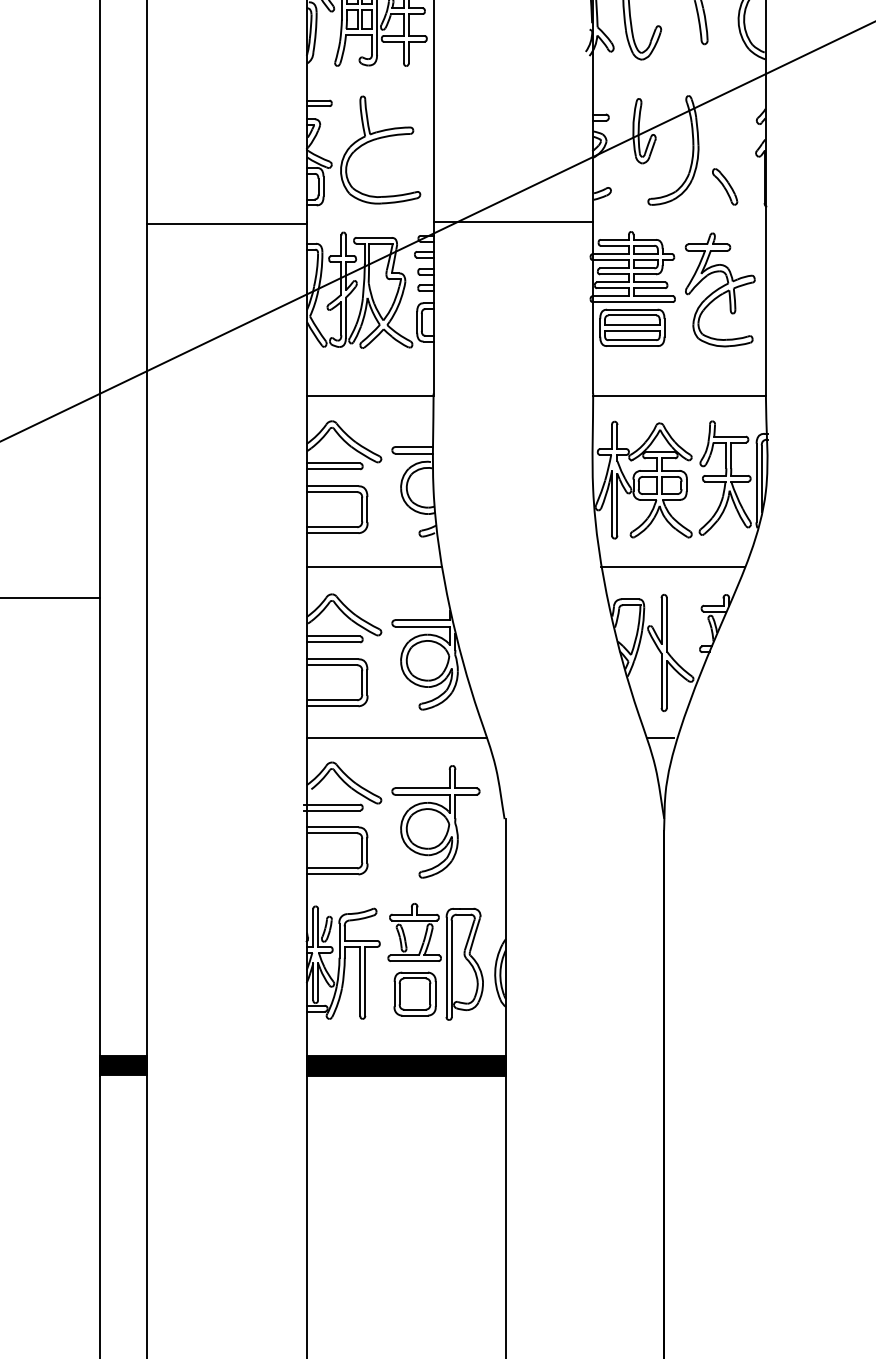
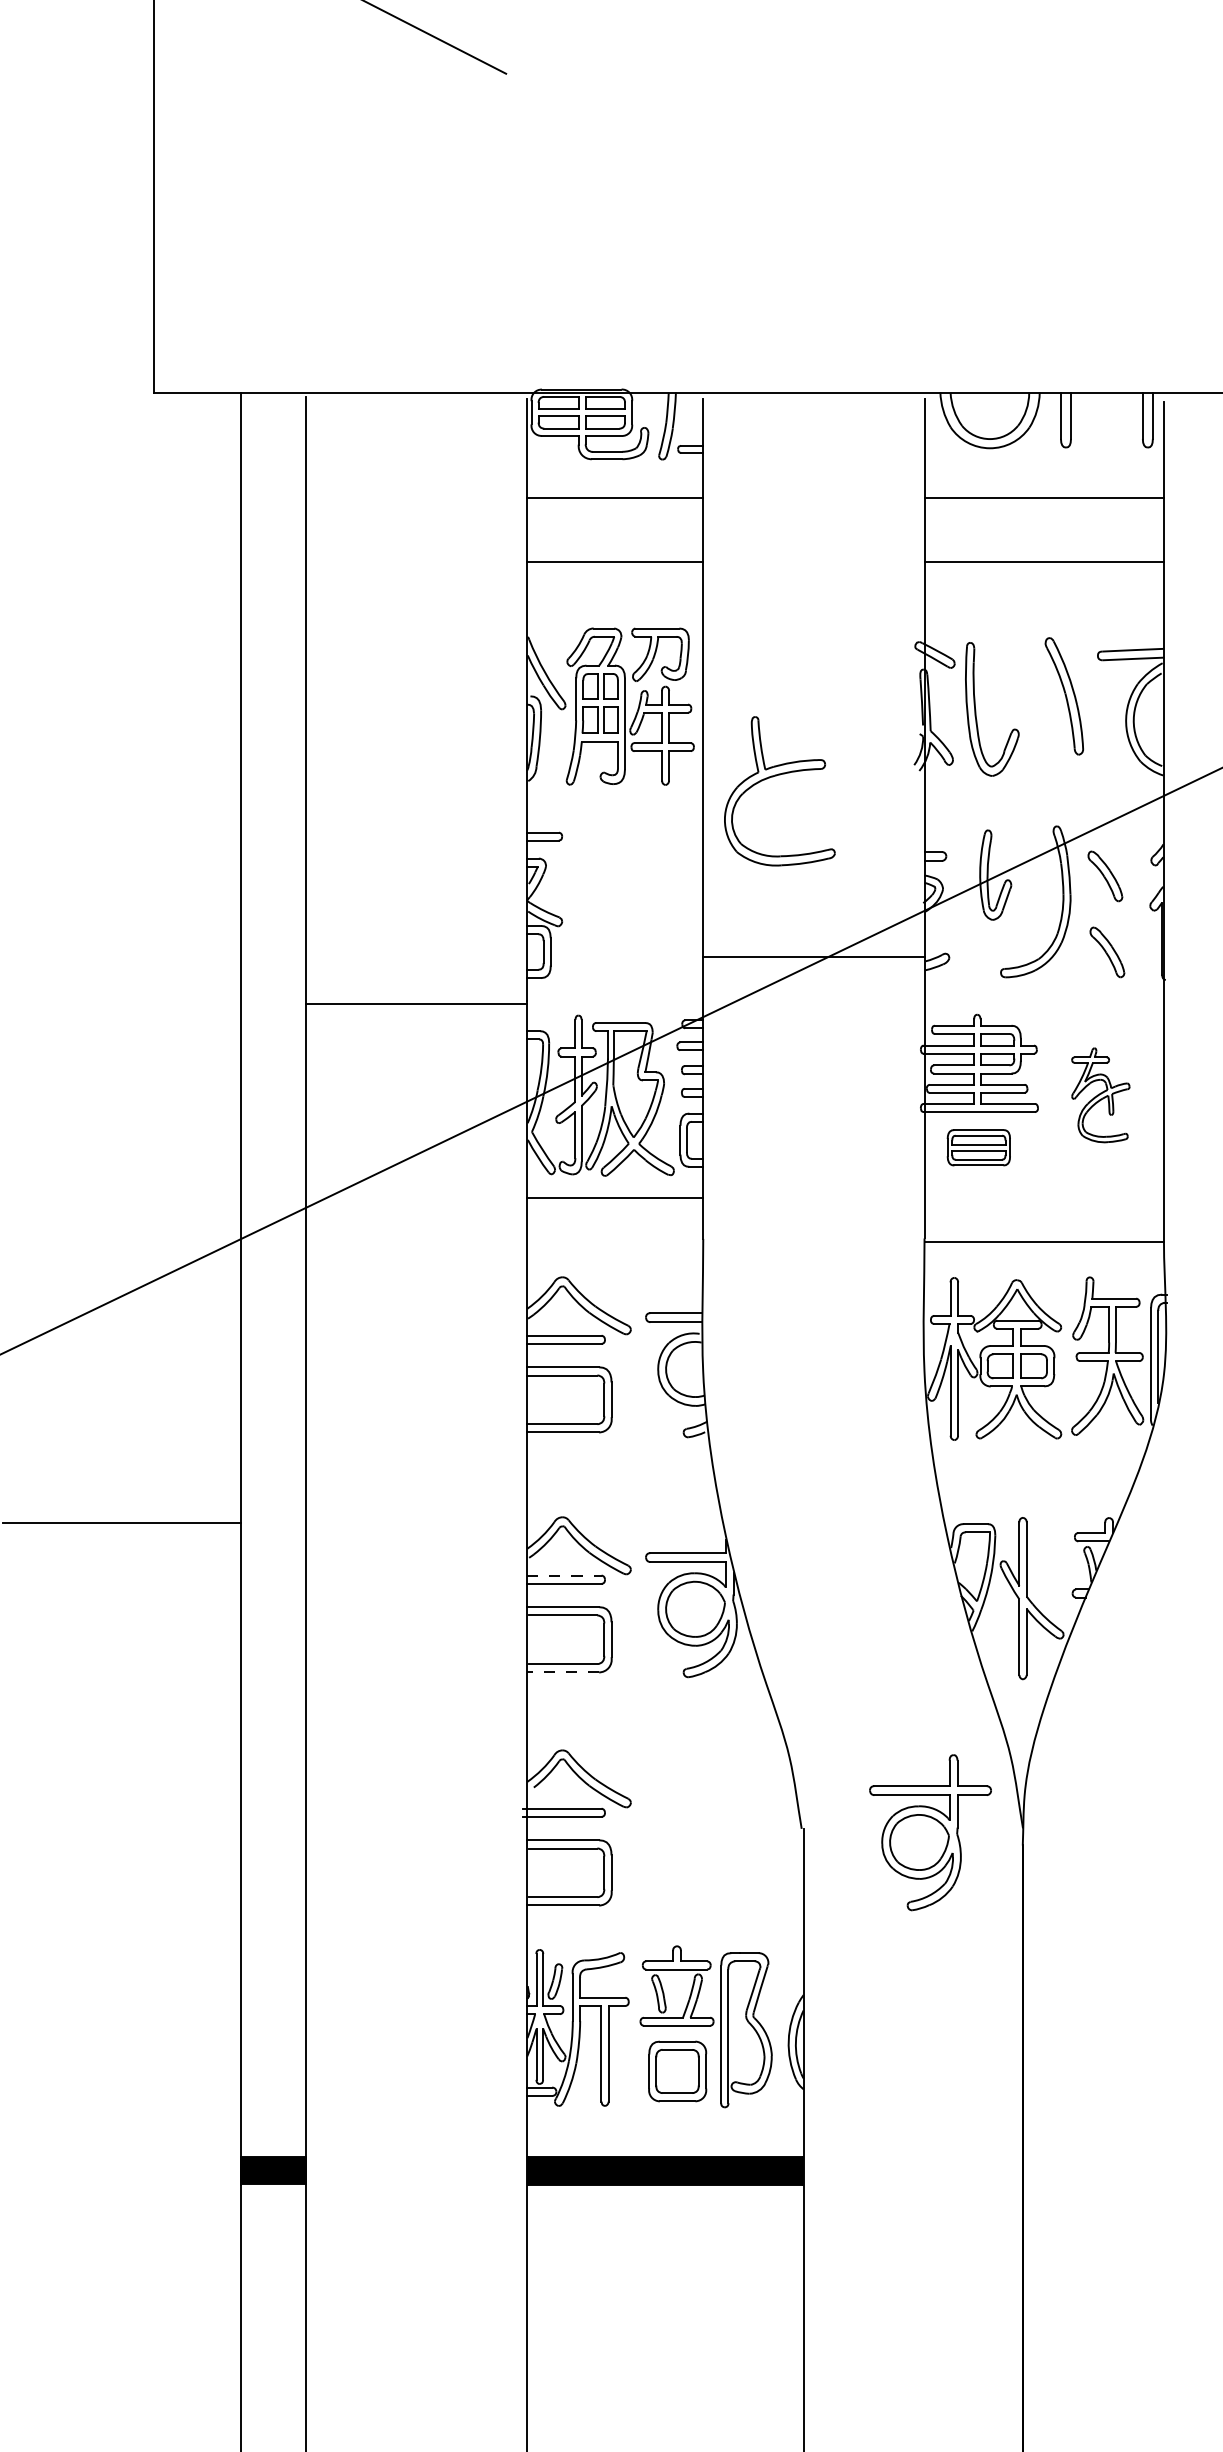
part: (723, 132) -> (1105, 876), added
part: (376, 140) -> (773, 777), moved
line: (513, 222) -> (813, 957), moved
part: (720, 290) -> (1100, 1095), size x0.6
part: (632, 327) -> (978, 1147), size x0.7
line: (370, 396) -> (615, 1198), moved
line: (374, 567) -> (621, 1479), removed
line: (673, 567) -> (1035, 1479), removed
line: (333, 636) -> (564, 1575), solid -> dashed
line: (332, 706) -> (562, 1672), solid -> dashed
line: (396, 738) -> (651, 1716), removed
line: (660, 738) -> (1017, 1716), removed
part: (435, 821) -> (930, 1832), moved

